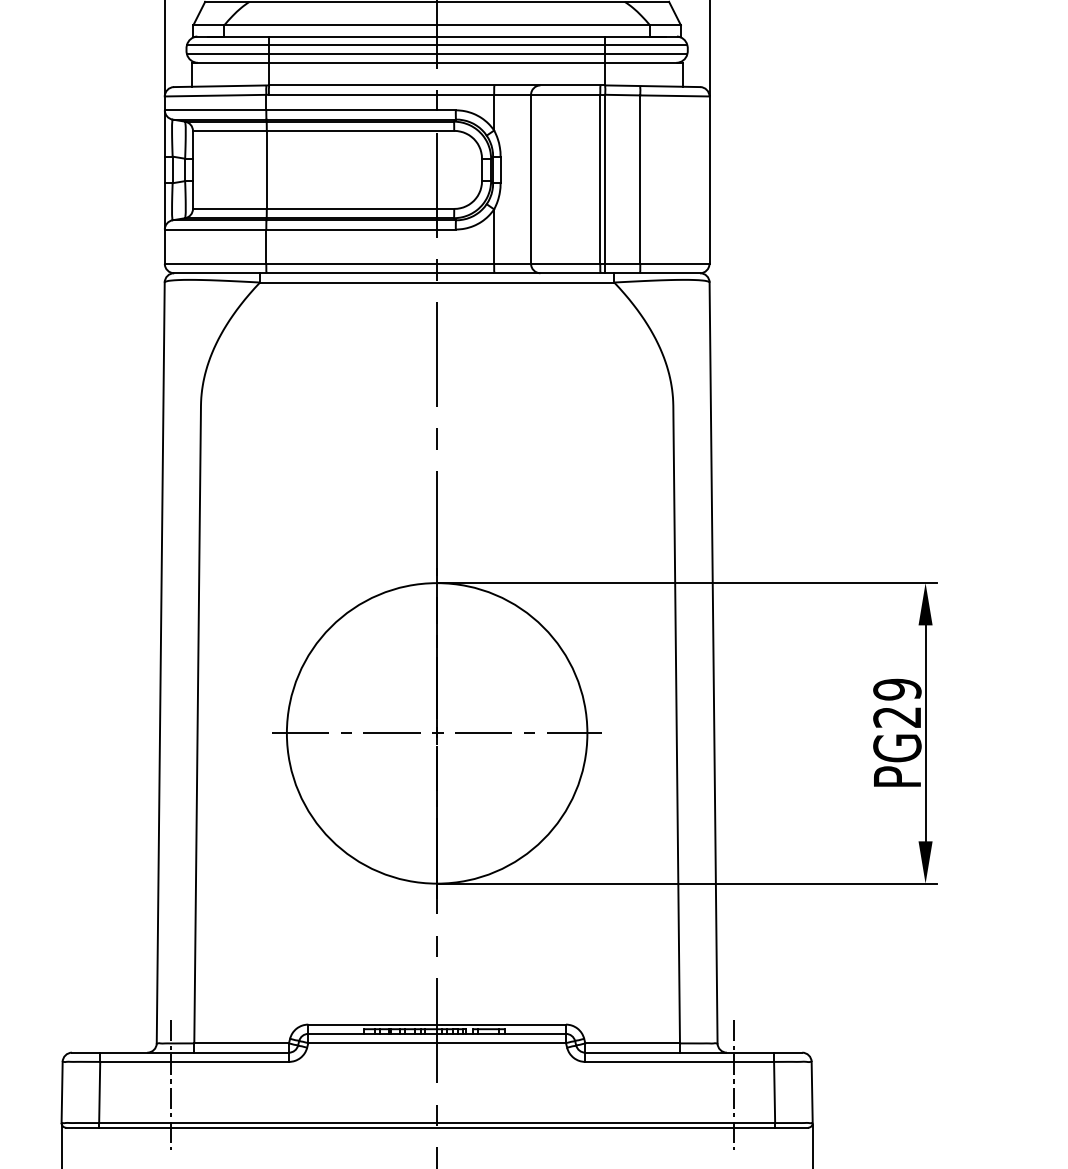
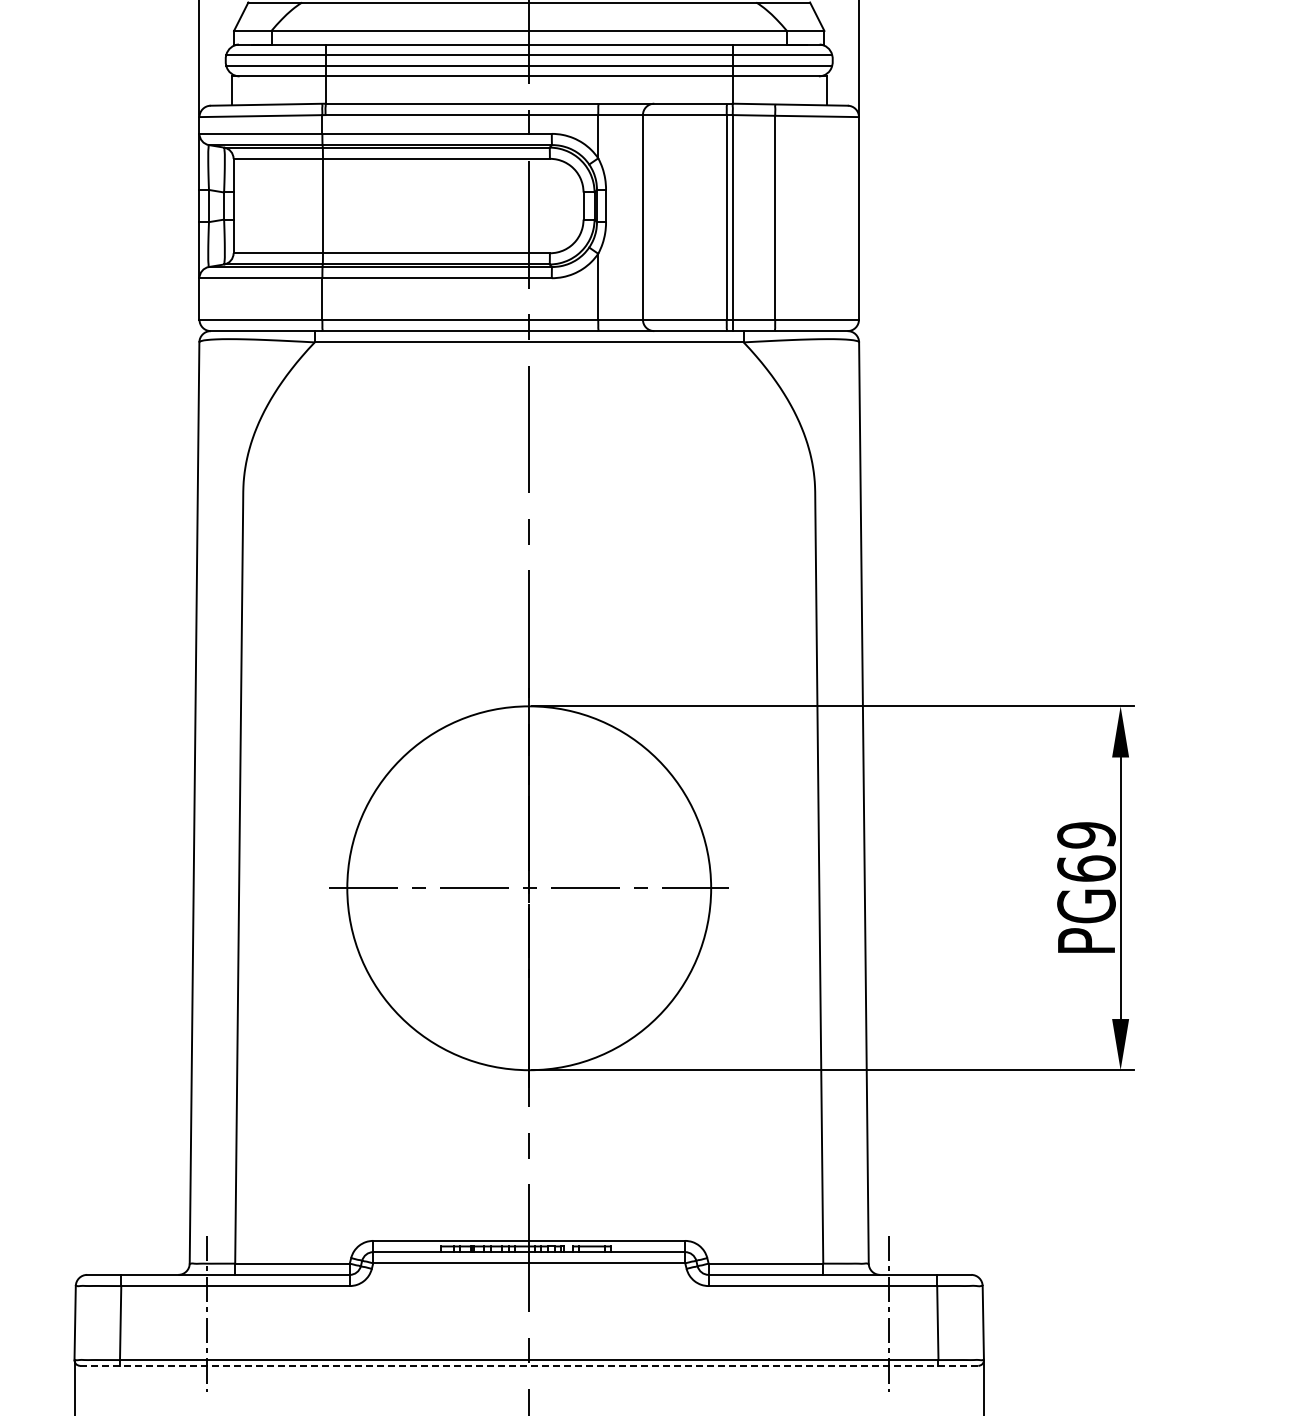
text: (897, 717) -> (1086, 868), PG29 -> PG69
line: (436, 1127) -> (528, 1365), solid -> dashed

